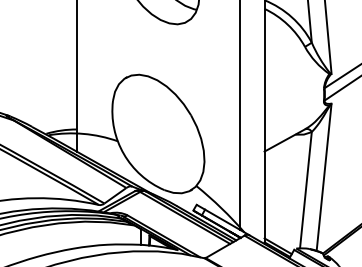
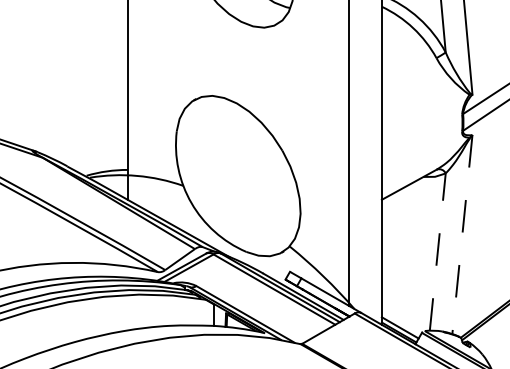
line: (324, 177) -> (462, 234), solid -> dashed
line: (305, 189) -> (437, 251), solid -> dashed

